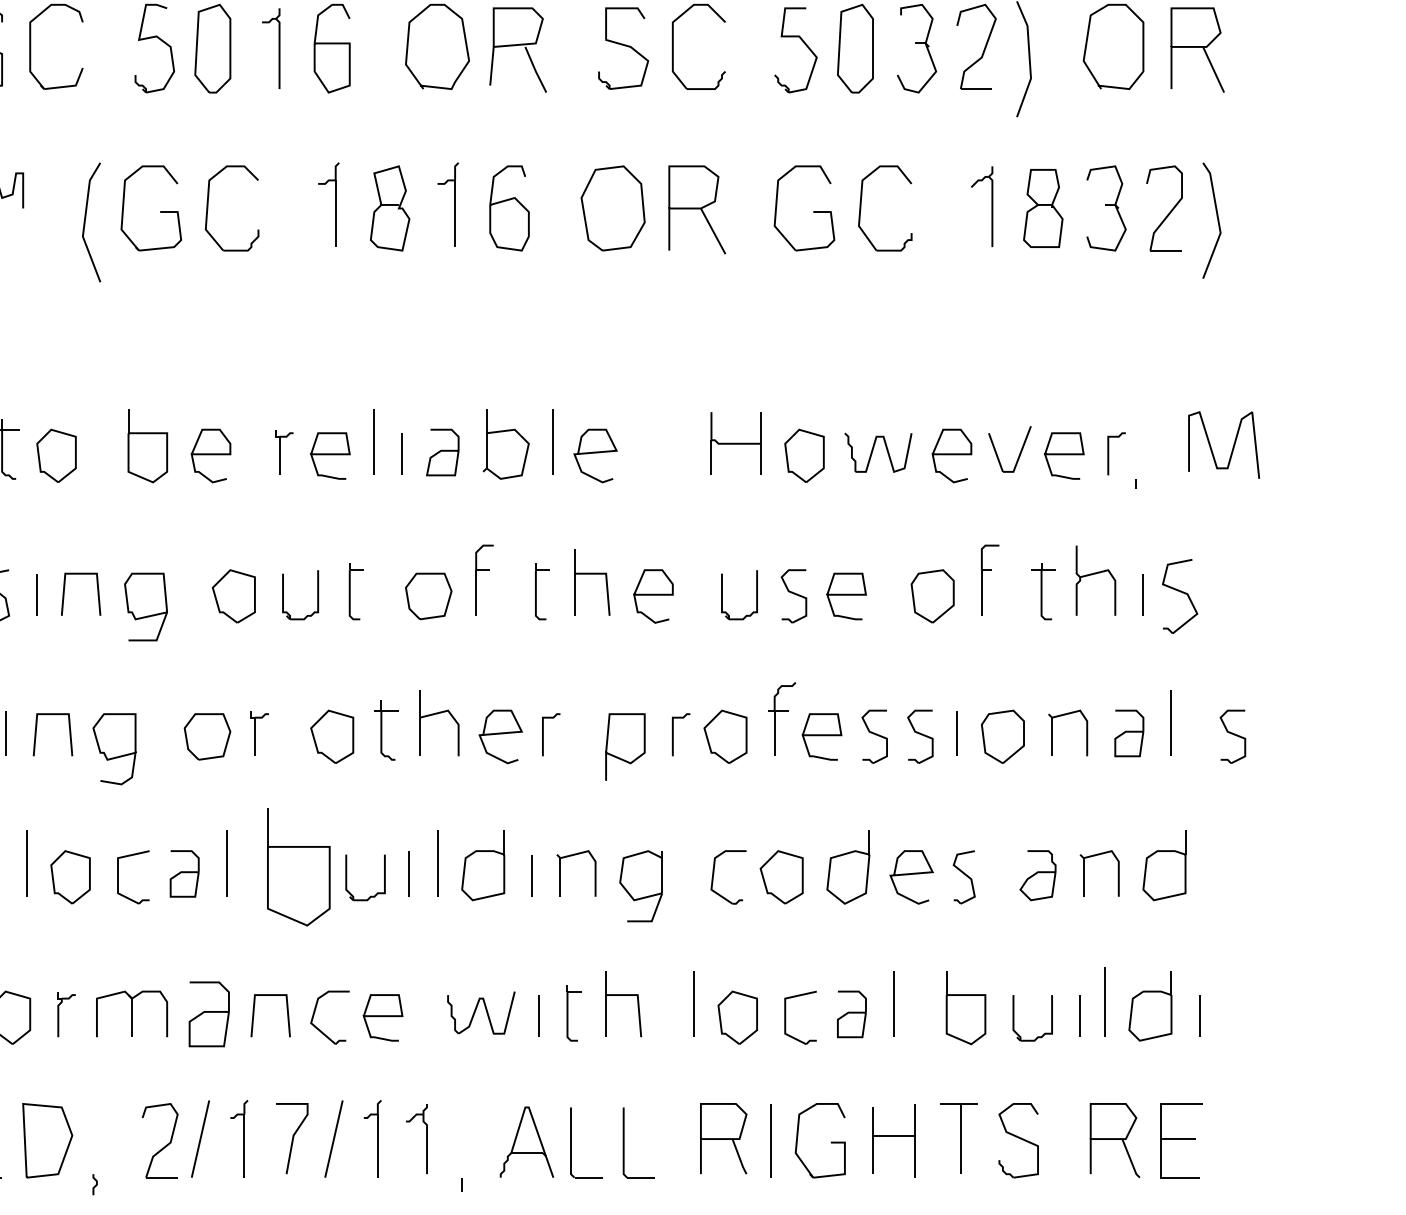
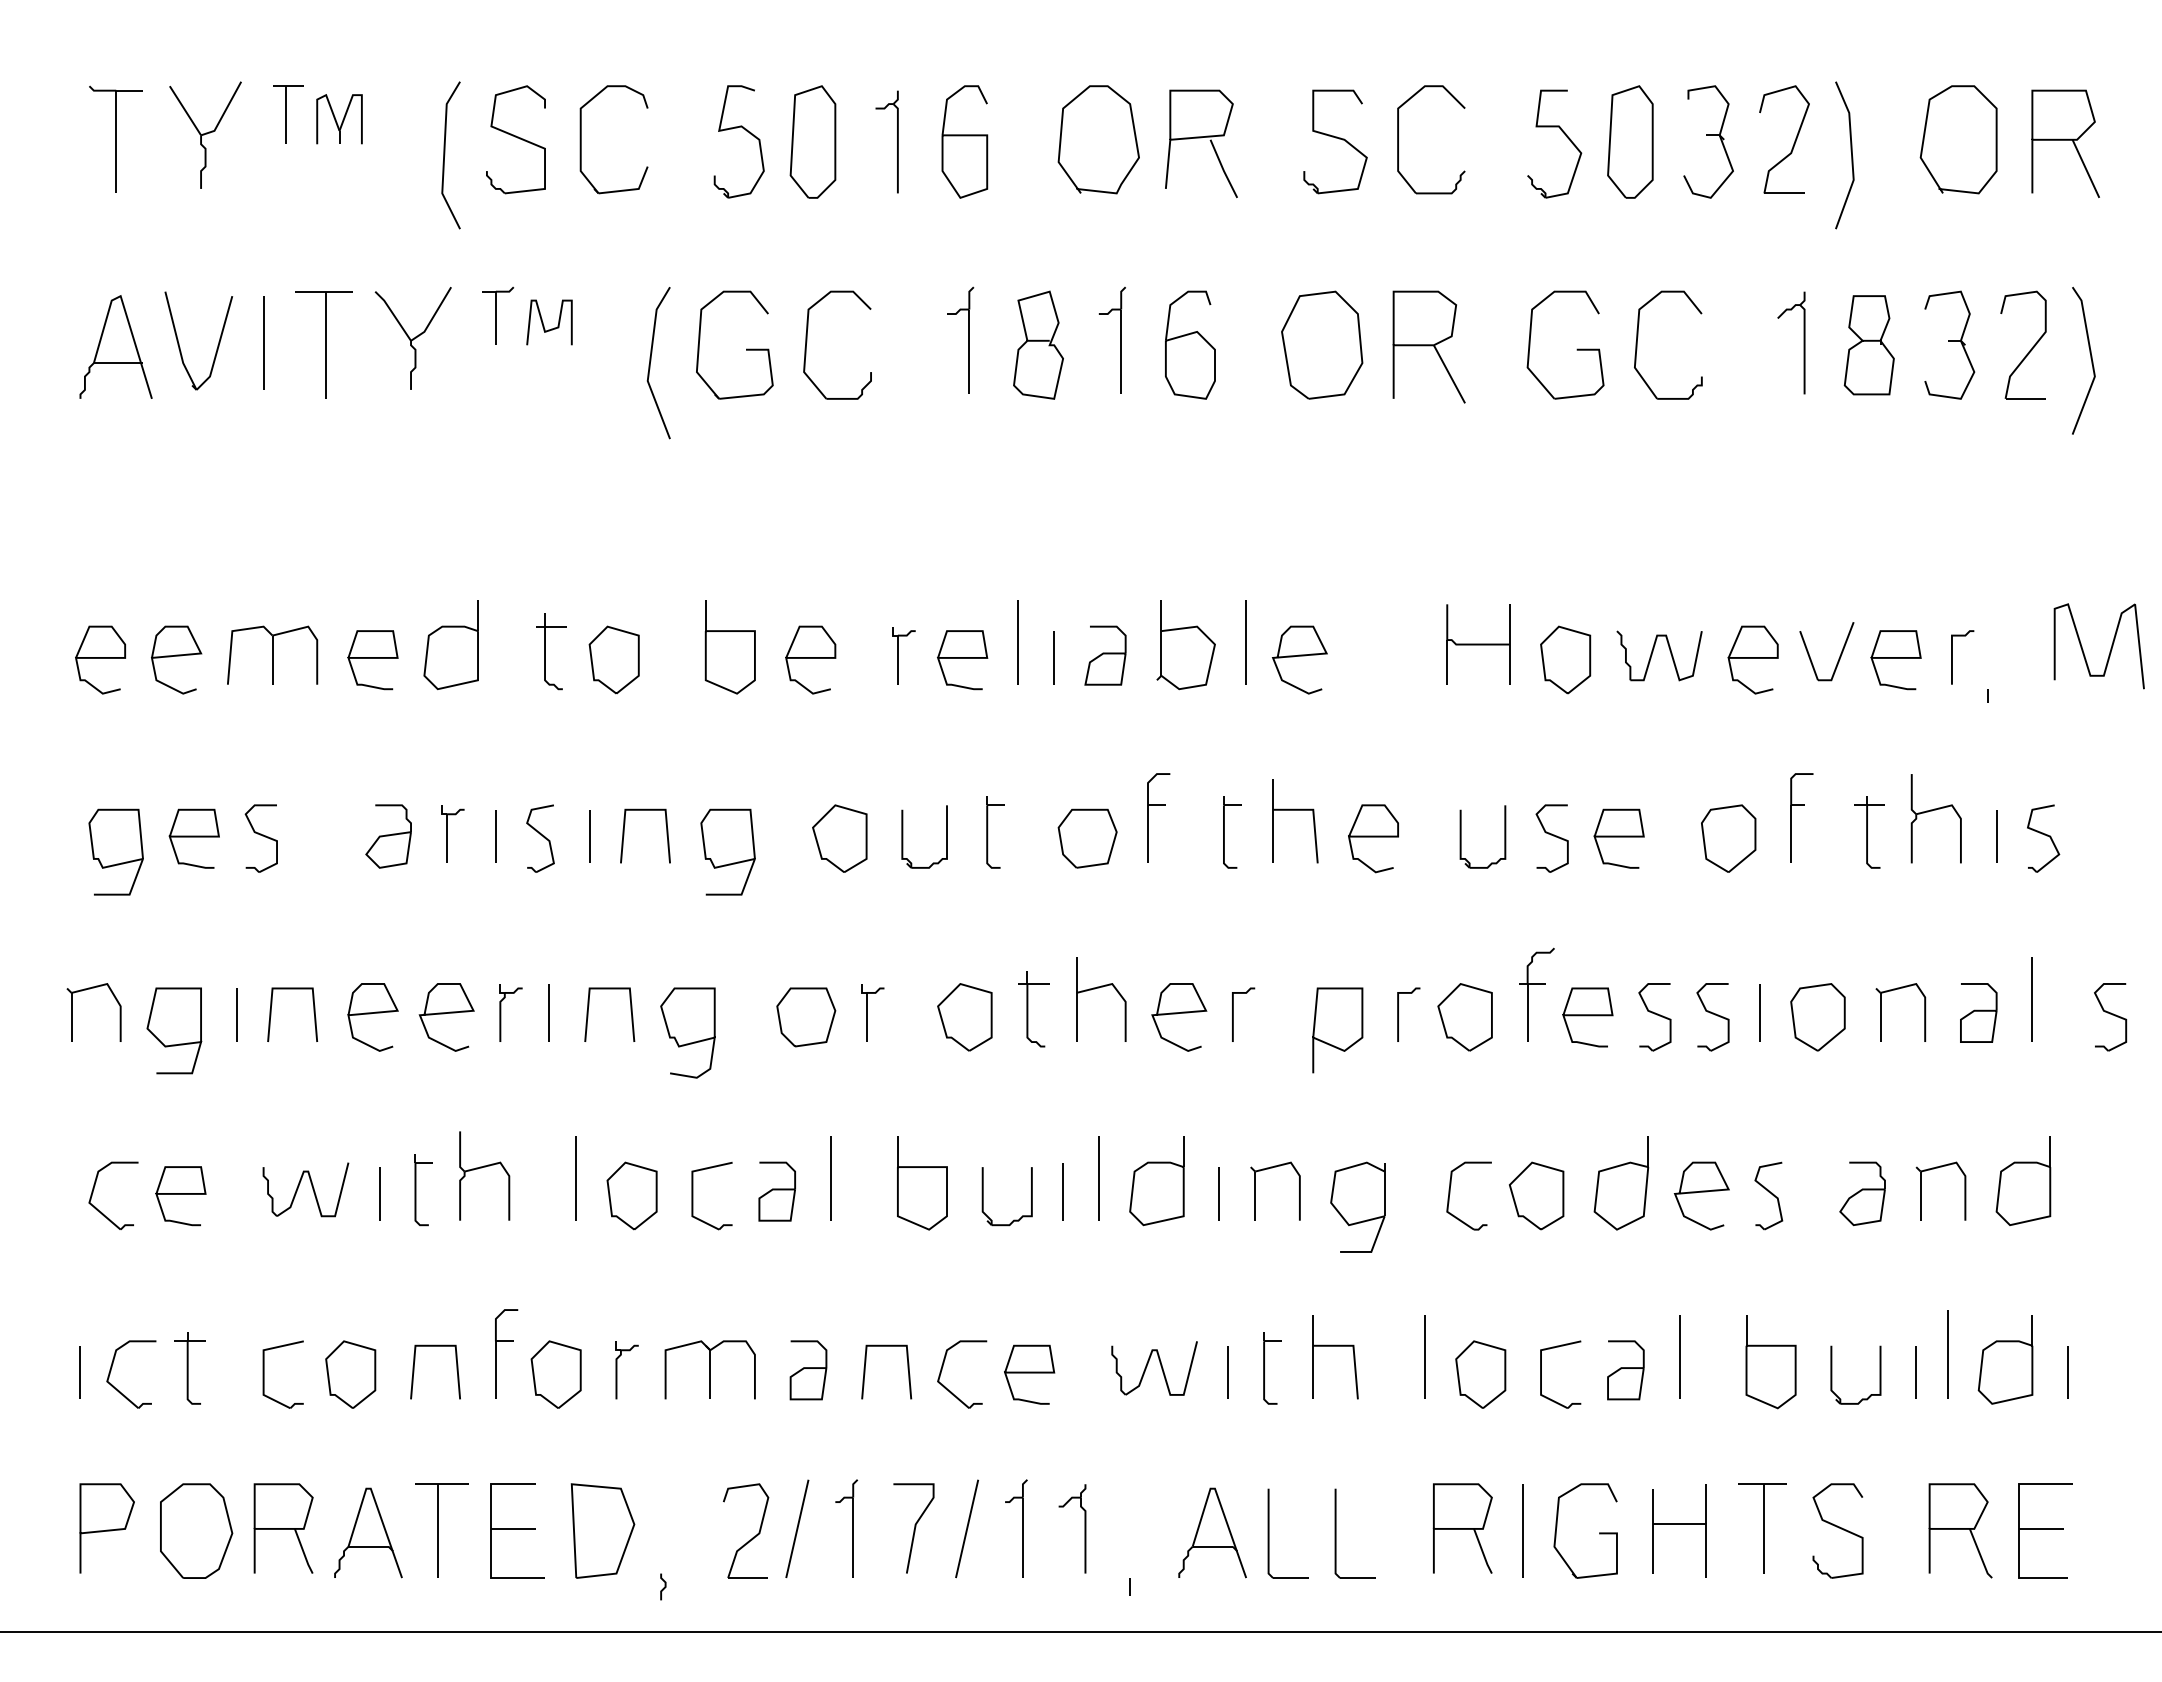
part: (1180, 596) -> (2043, 838), size x0.71
part: (298, 867) -> (922, 1183), size x0.62
part: (209, 1014) -> (808, 1370), size x0.71

